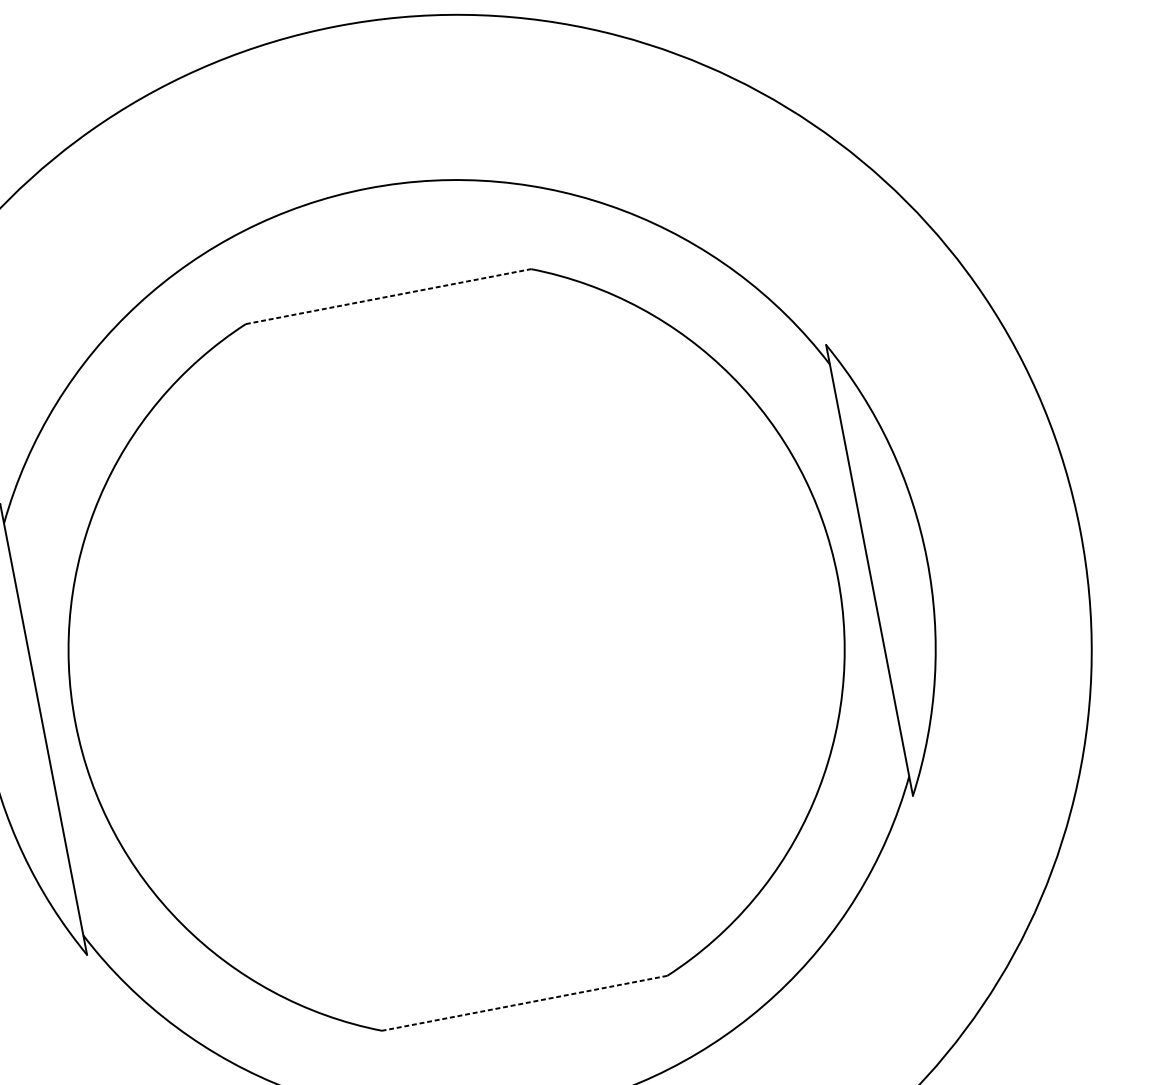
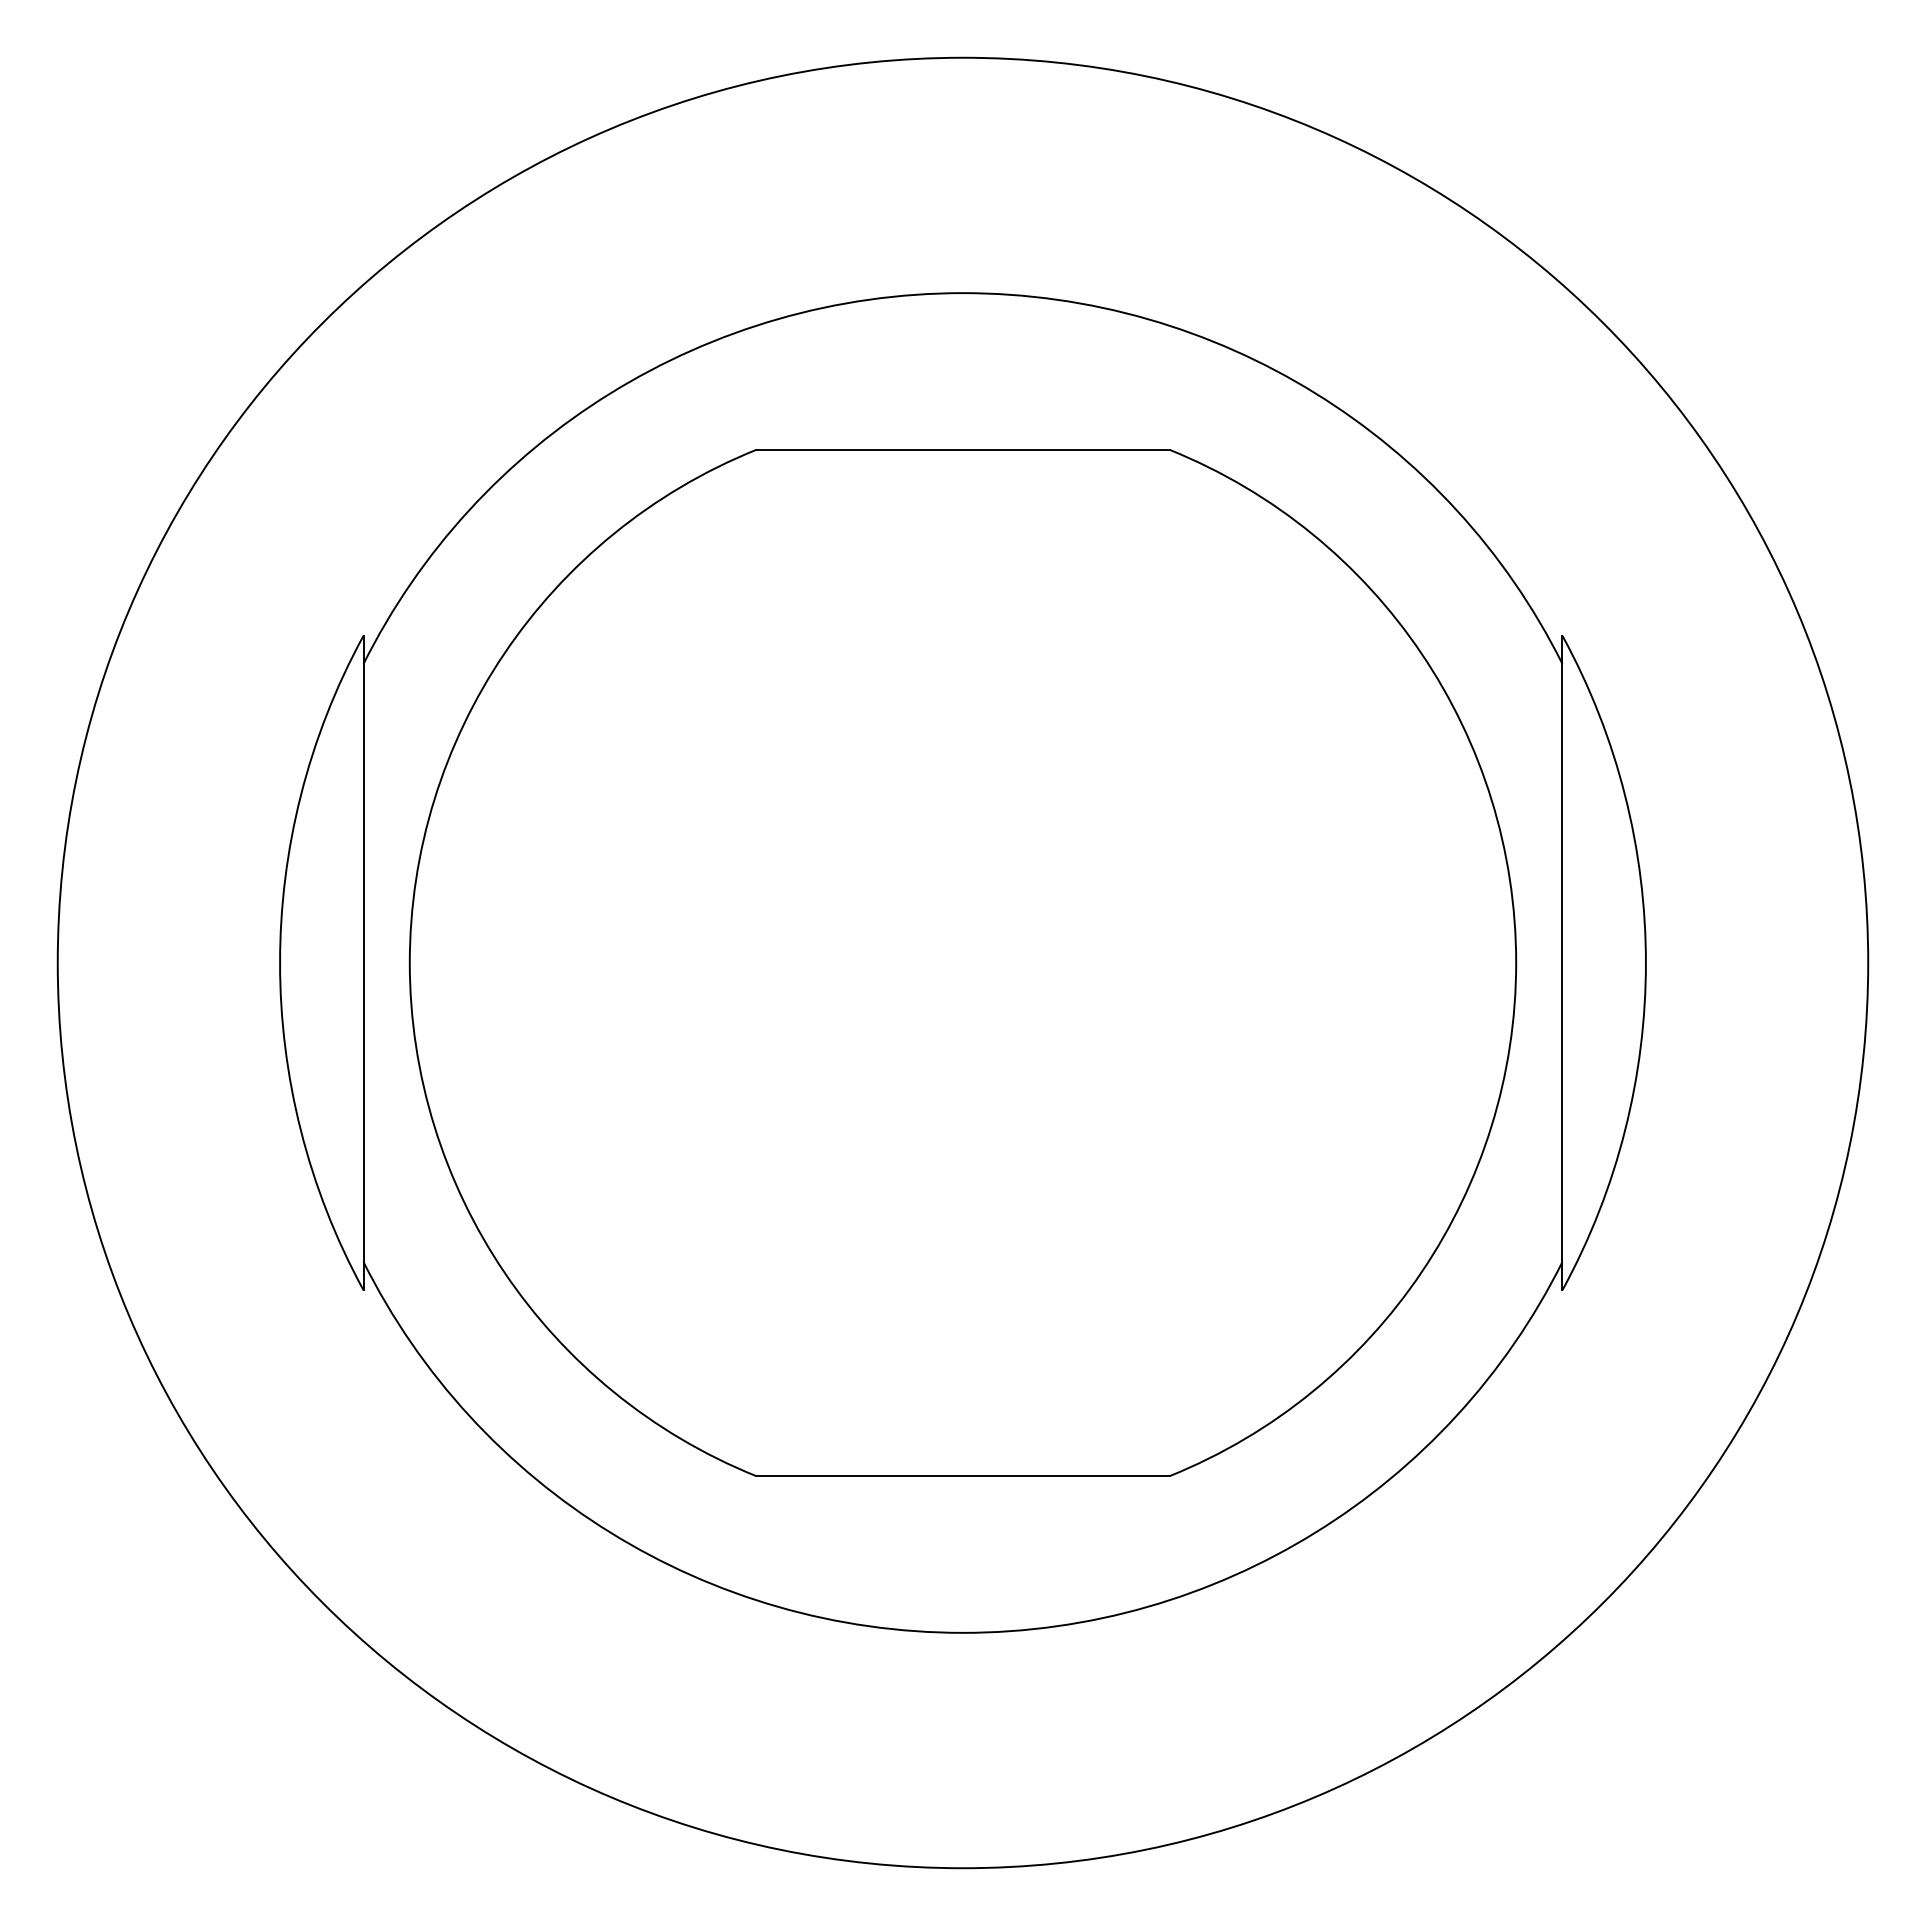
line: (388, 296) -> (963, 450), dashed -> solid
line: (524, 1003) -> (962, 1475), dashed -> solid

